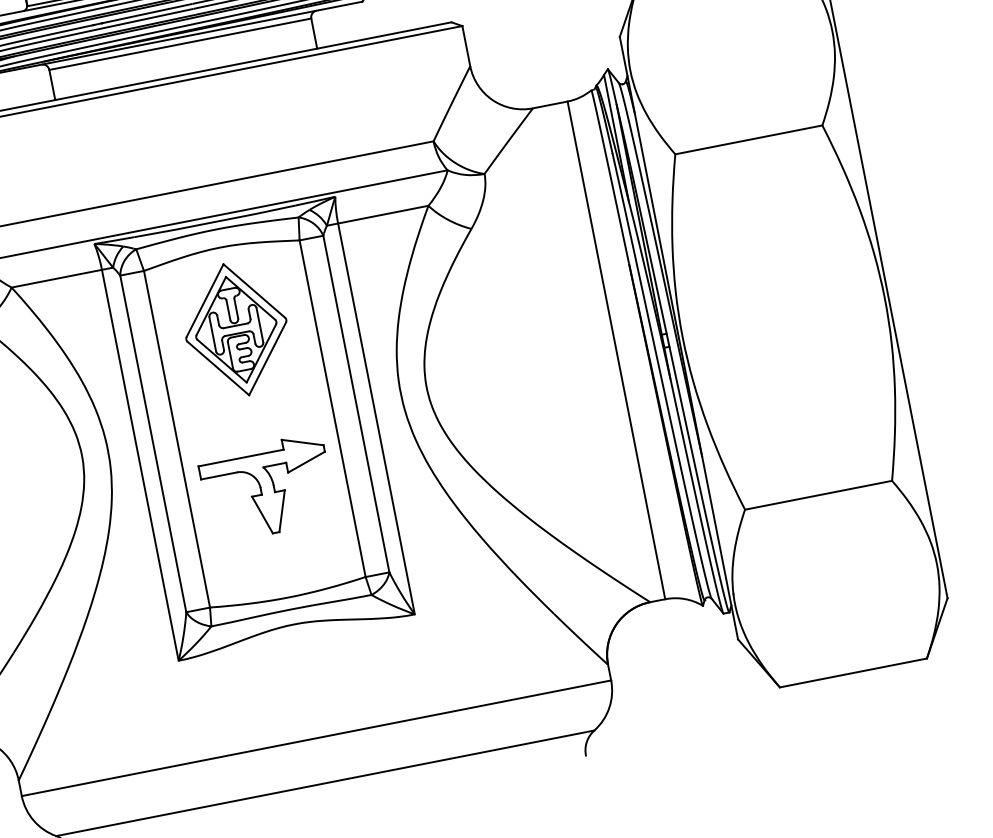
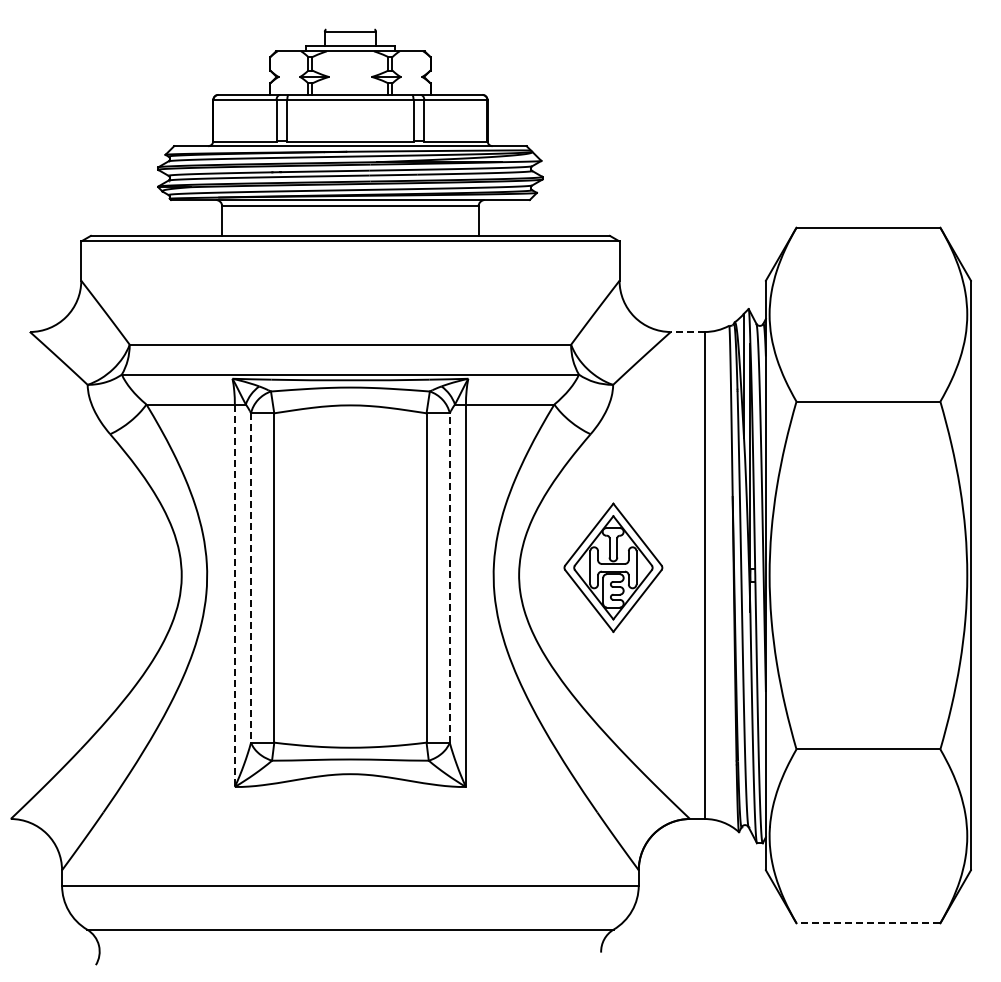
line: (550, 105) -> (687, 332), solid -> dashed
part: (236, 329) -> (613, 567), moved
line: (356, 404) -> (449, 578), solid -> dashed
line: (153, 444) -> (251, 578), solid -> dashed
line: (140, 466) -> (234, 596), solid -> dashed
part: (267, 487) -> (350, 640), removed
line: (853, 673) -> (868, 923), solid -> dashed

